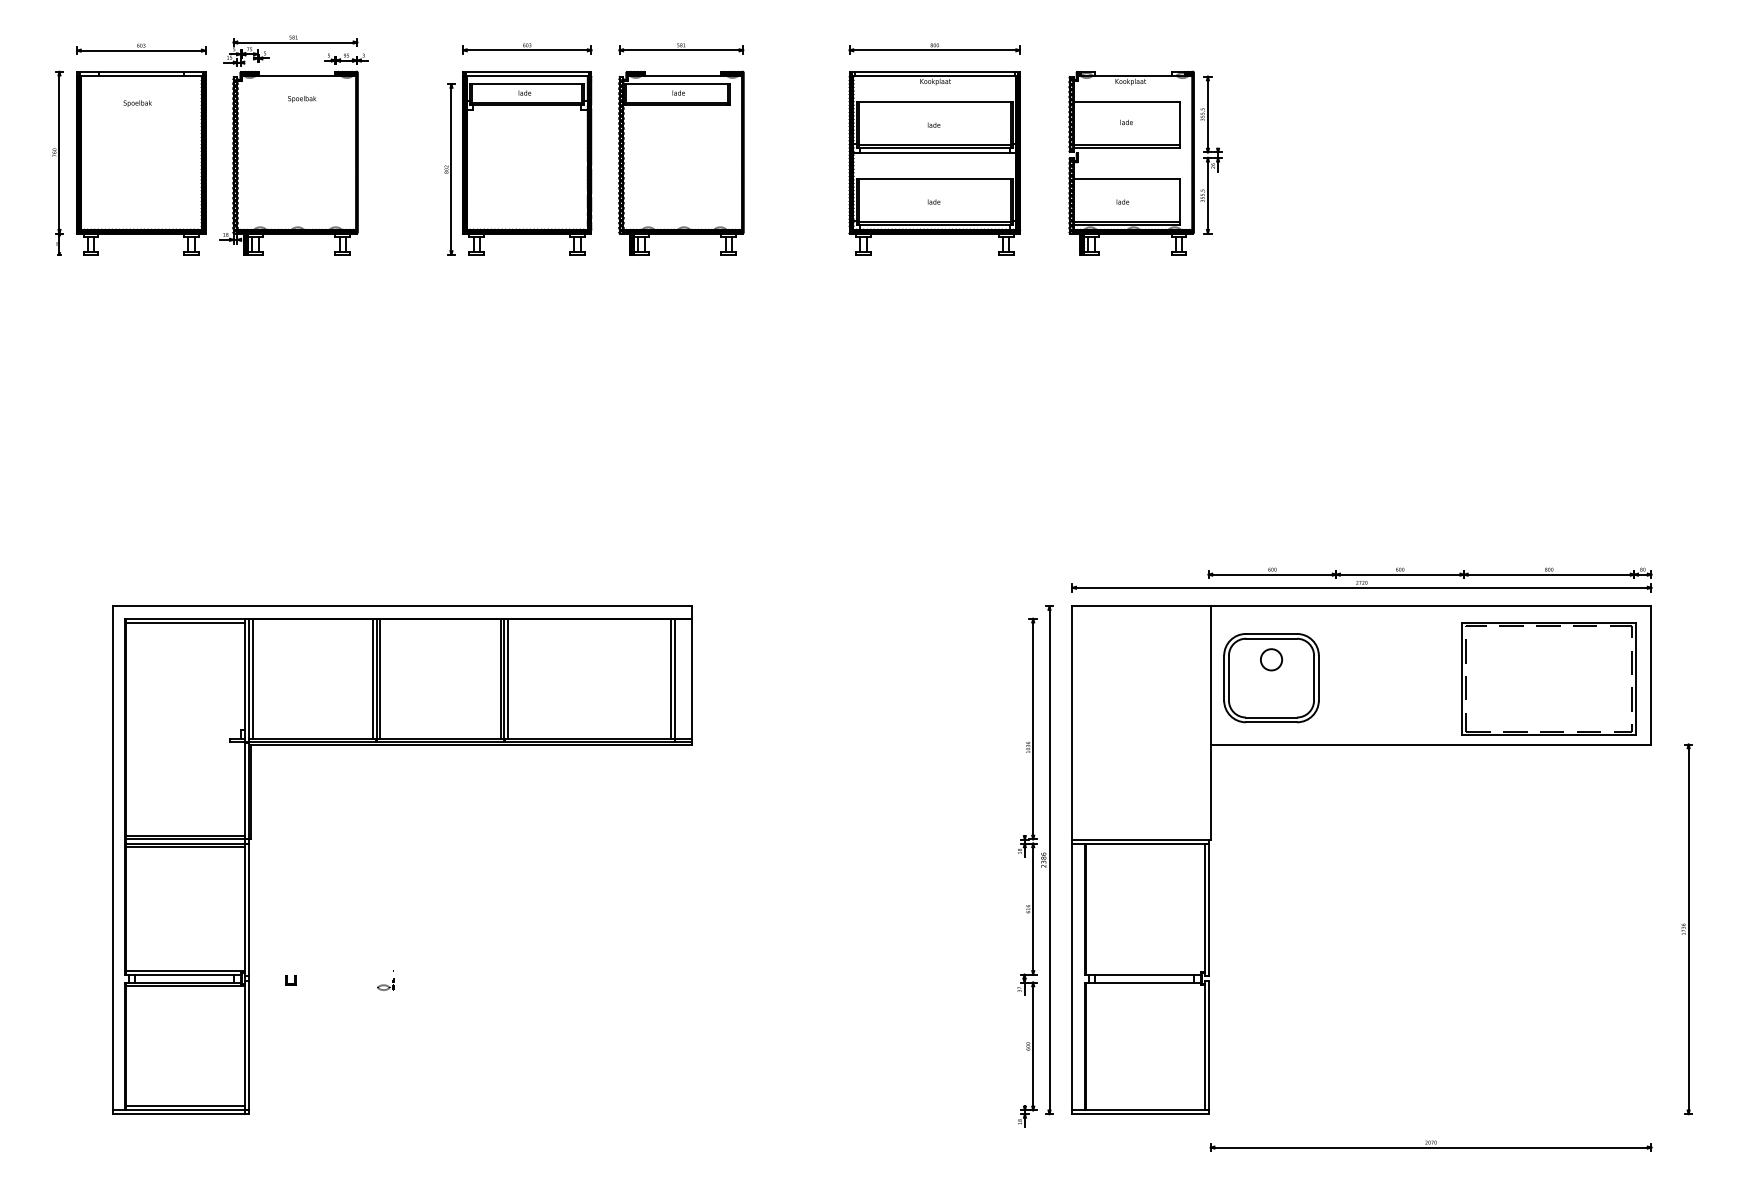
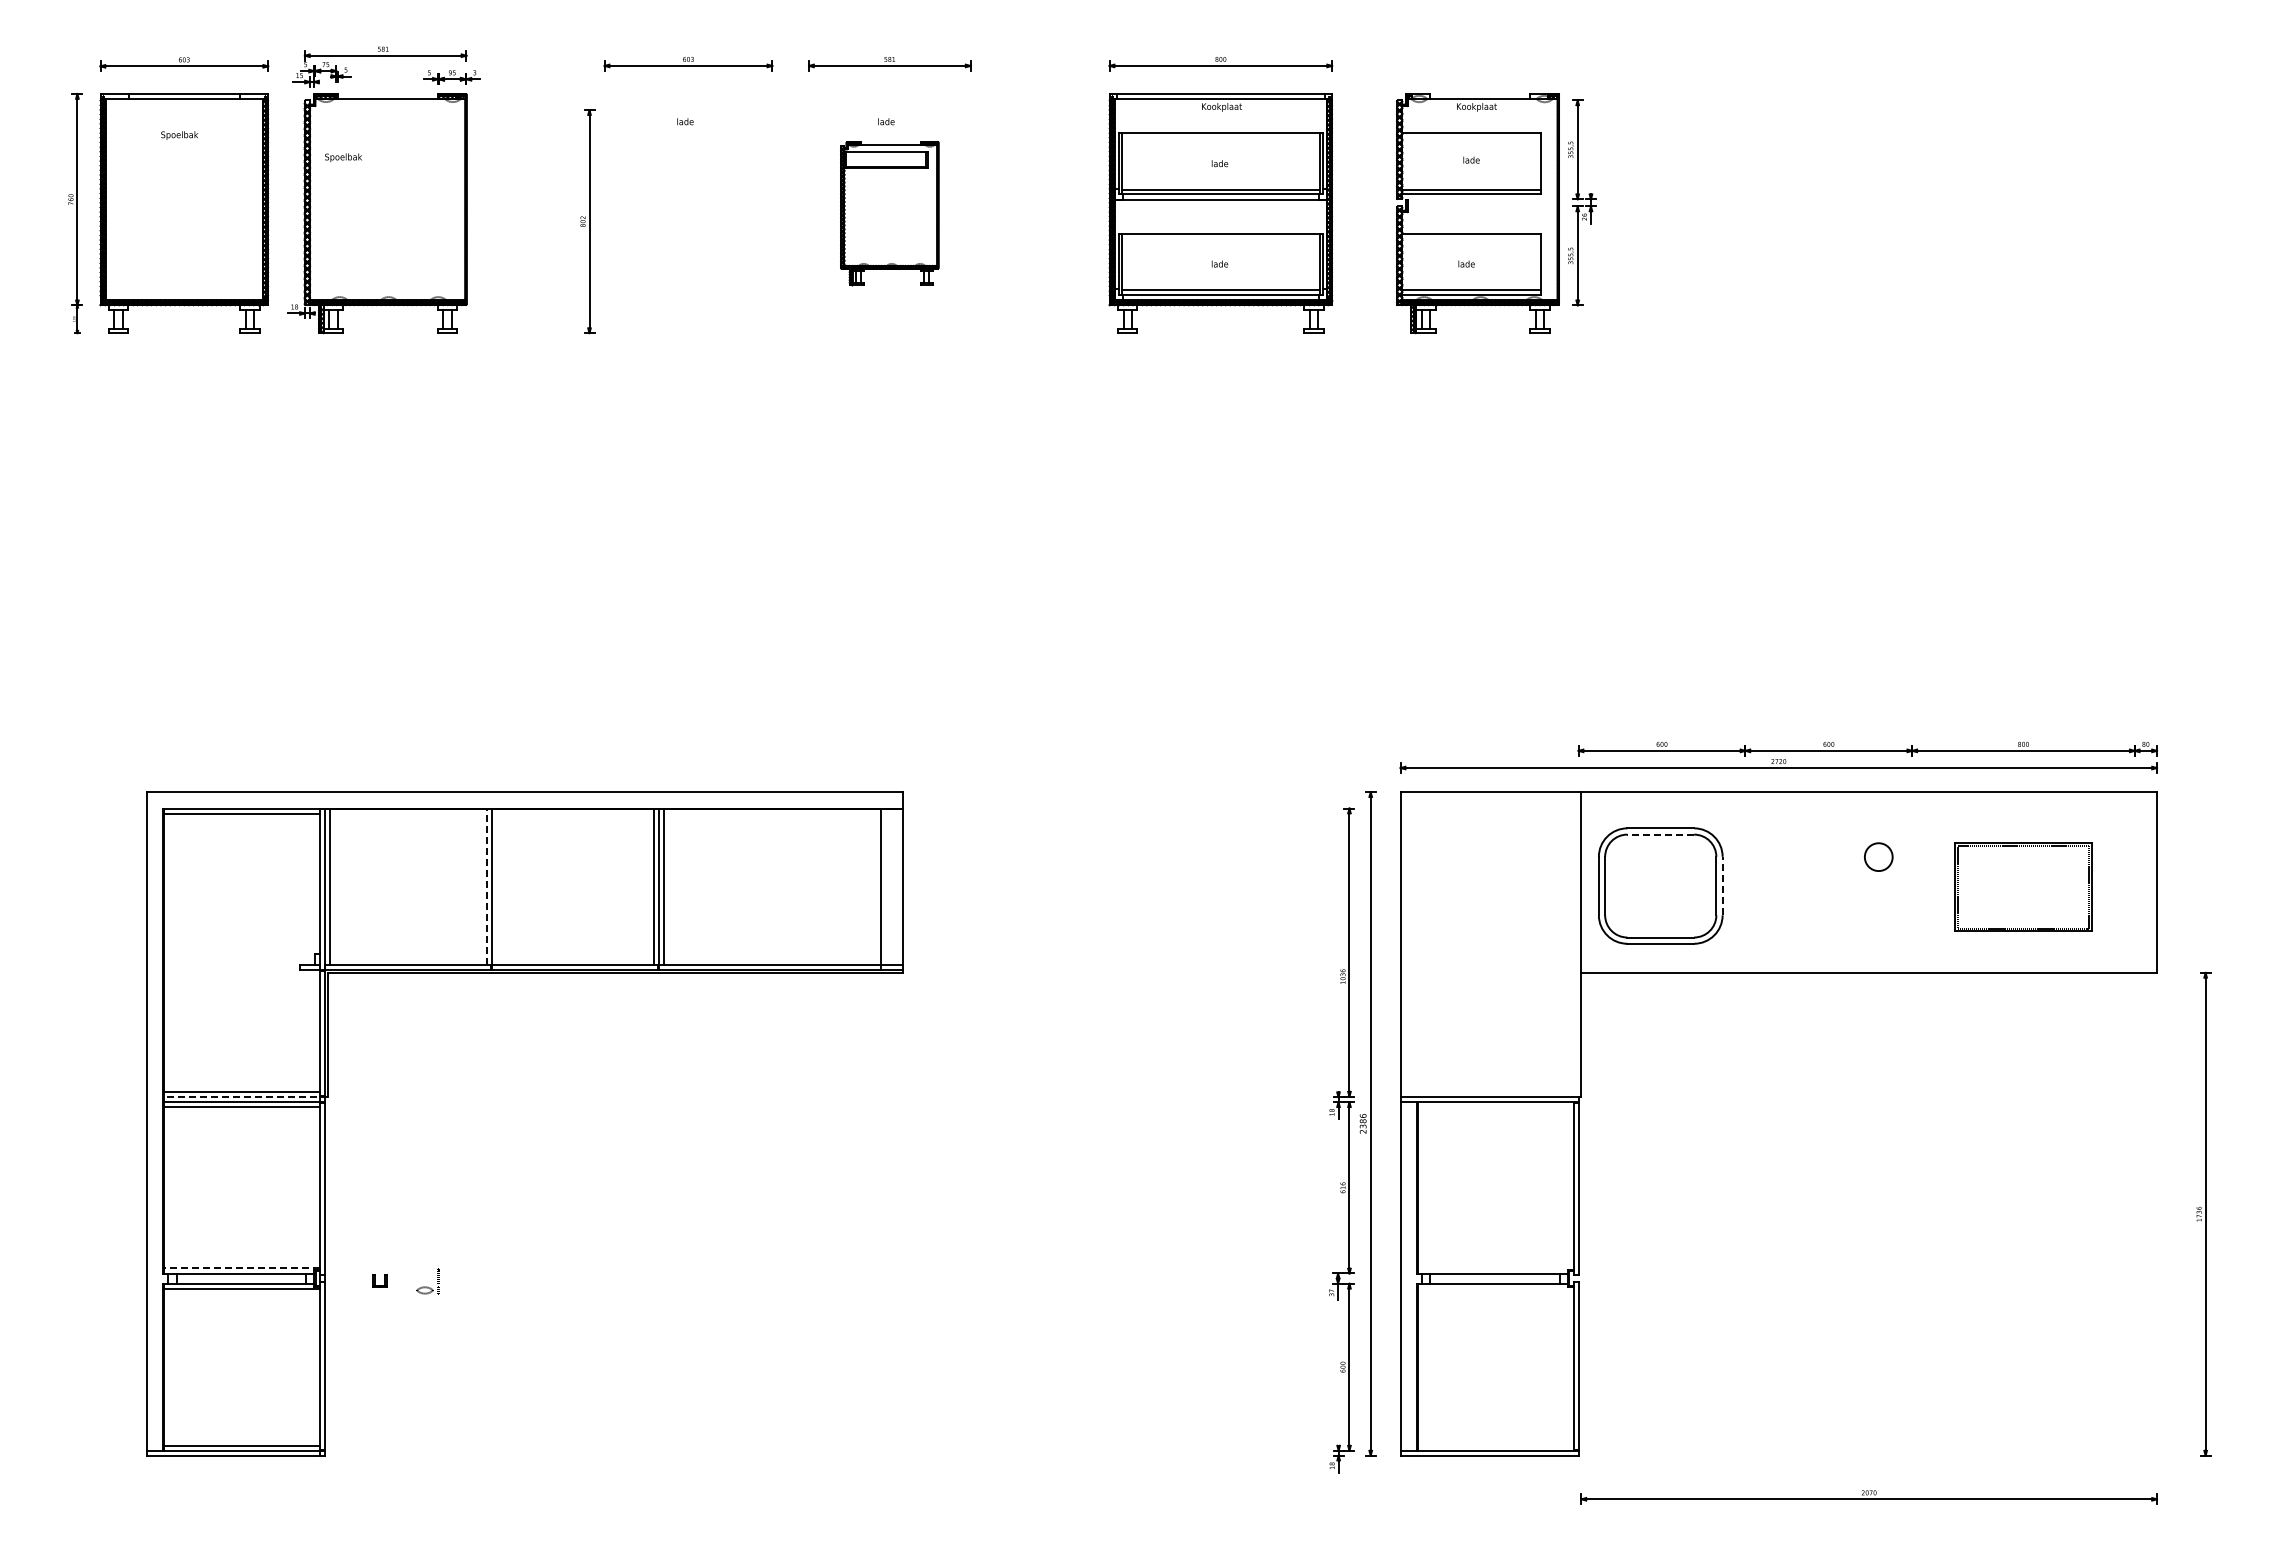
text: (302, 98) -> (343, 157), moved
part: (527, 163) -> (688, 213), removed
part: (681, 163) -> (889, 213), size x0.6
line: (1271, 638) -> (1660, 834), solid -> dashed
circle: (1271, 659) -> (1878, 856), moved
line: (1318, 677) -> (1722, 885), solid -> dashed
line: (372, 679) -> (486, 887), solid -> dashed
line: (380, 679) -> (496, 887), removed
line: (671, 679) -> (876, 887), removed
part: (1549, 679) -> (2023, 887), size x0.6
line: (188, 839) -> (245, 1096), solid -> dashed
line: (185, 970) -> (242, 1268), solid -> dashed
part: (385, 980) -> (427, 1281), moved

